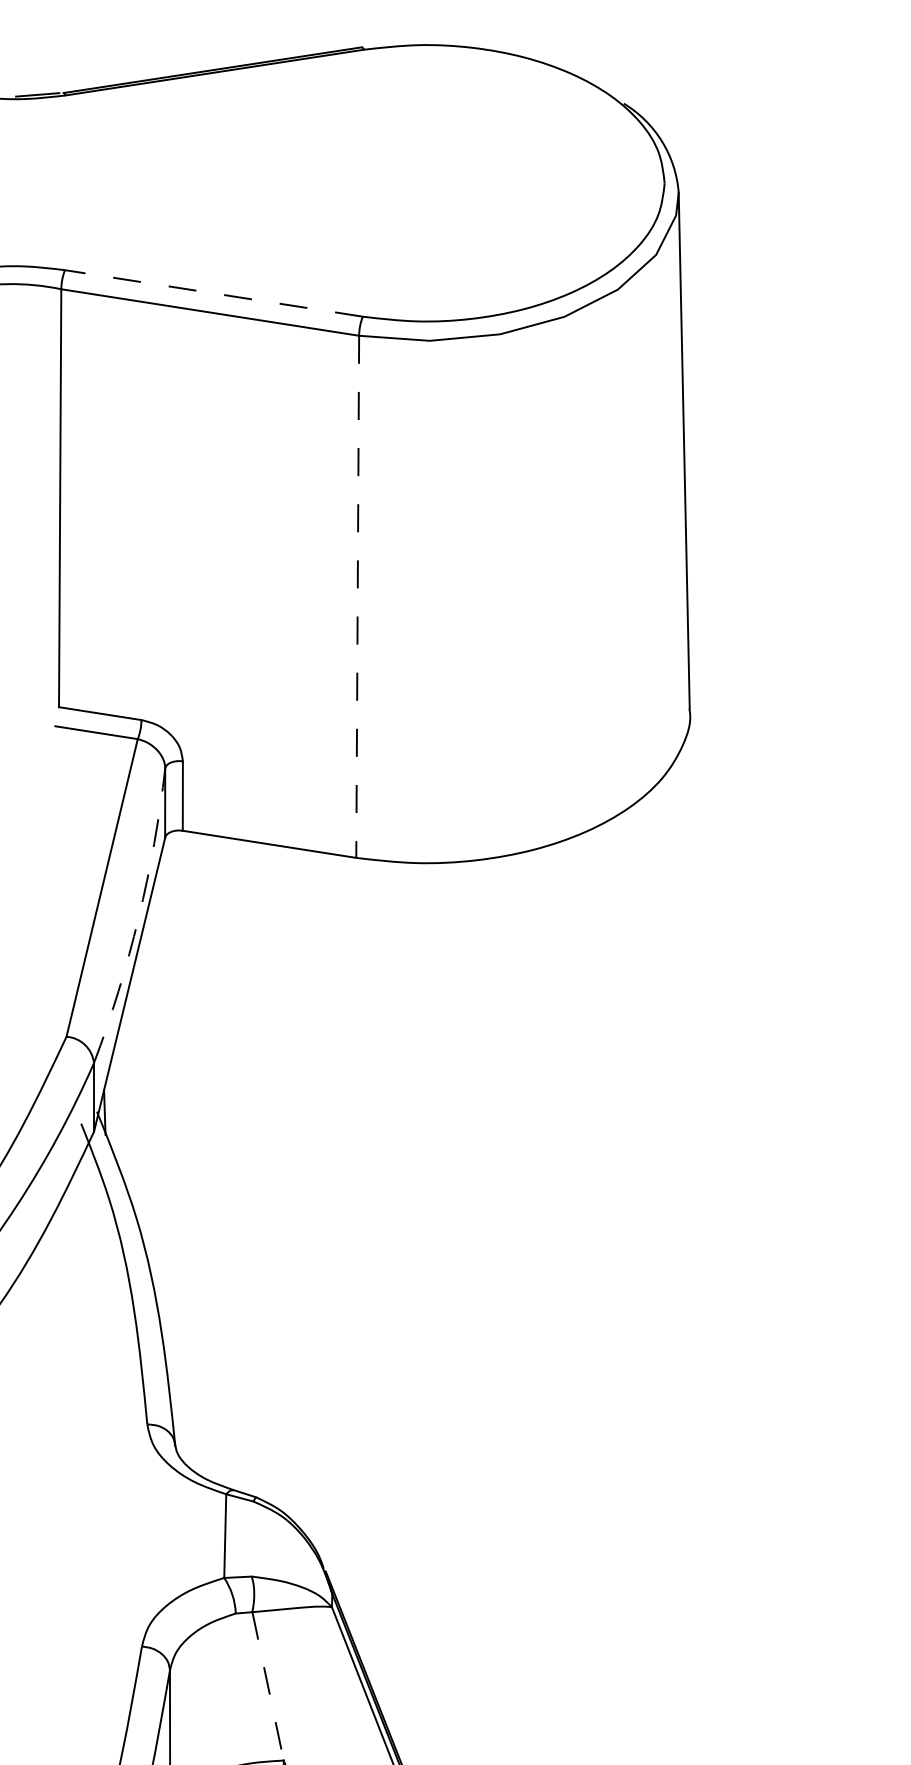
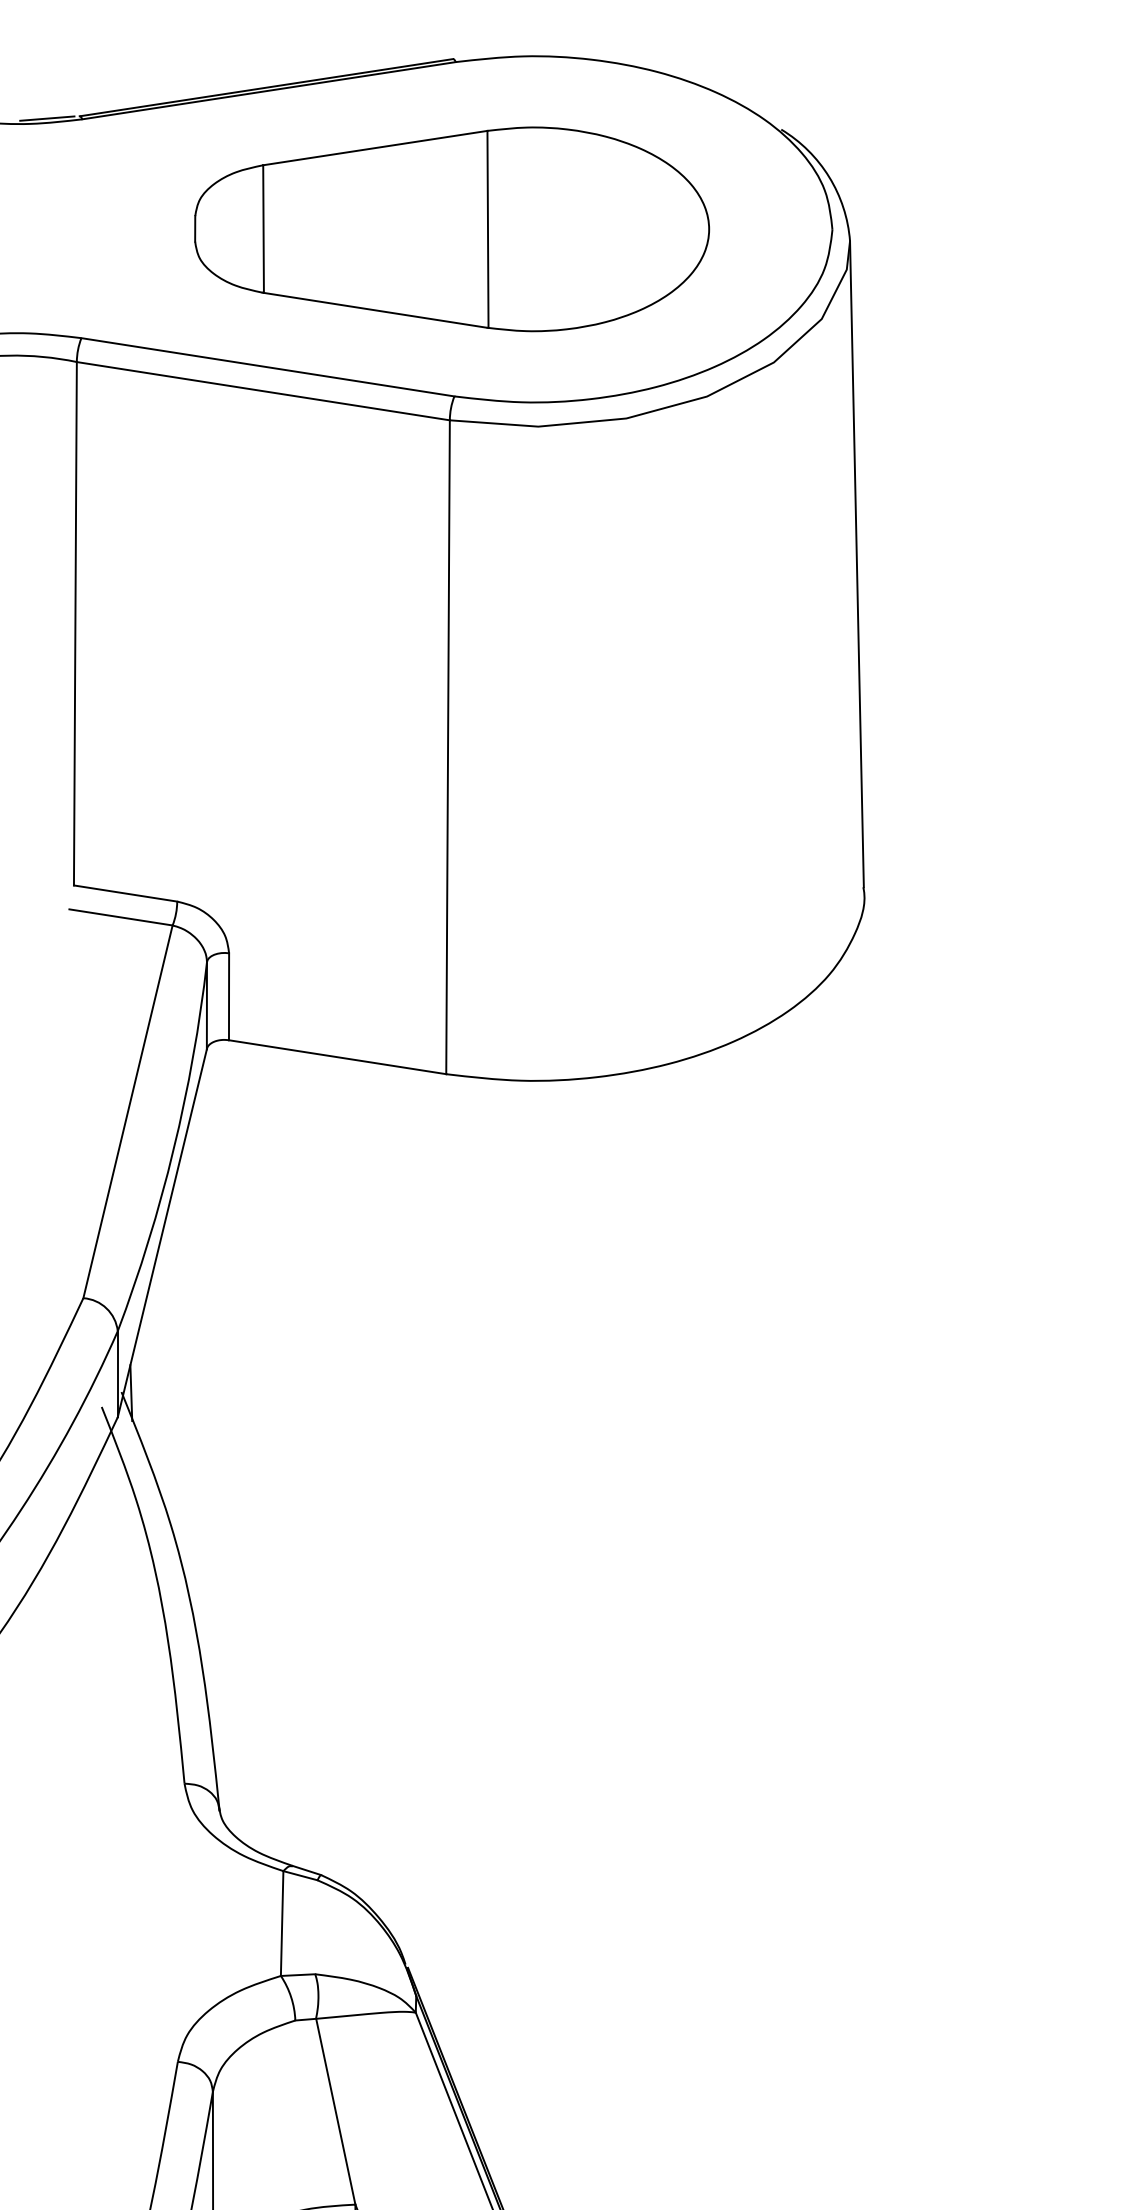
part: (361, 183) -> (452, 229), added
line: (213, 293) -> (267, 367), dashed -> solid
line: (358, 597) -> (448, 747), dashed -> solid
arc: (138, 918) -> (173, 1149), dashed -> solid
line: (267, 1686) -> (335, 2111), dashed -> solid

